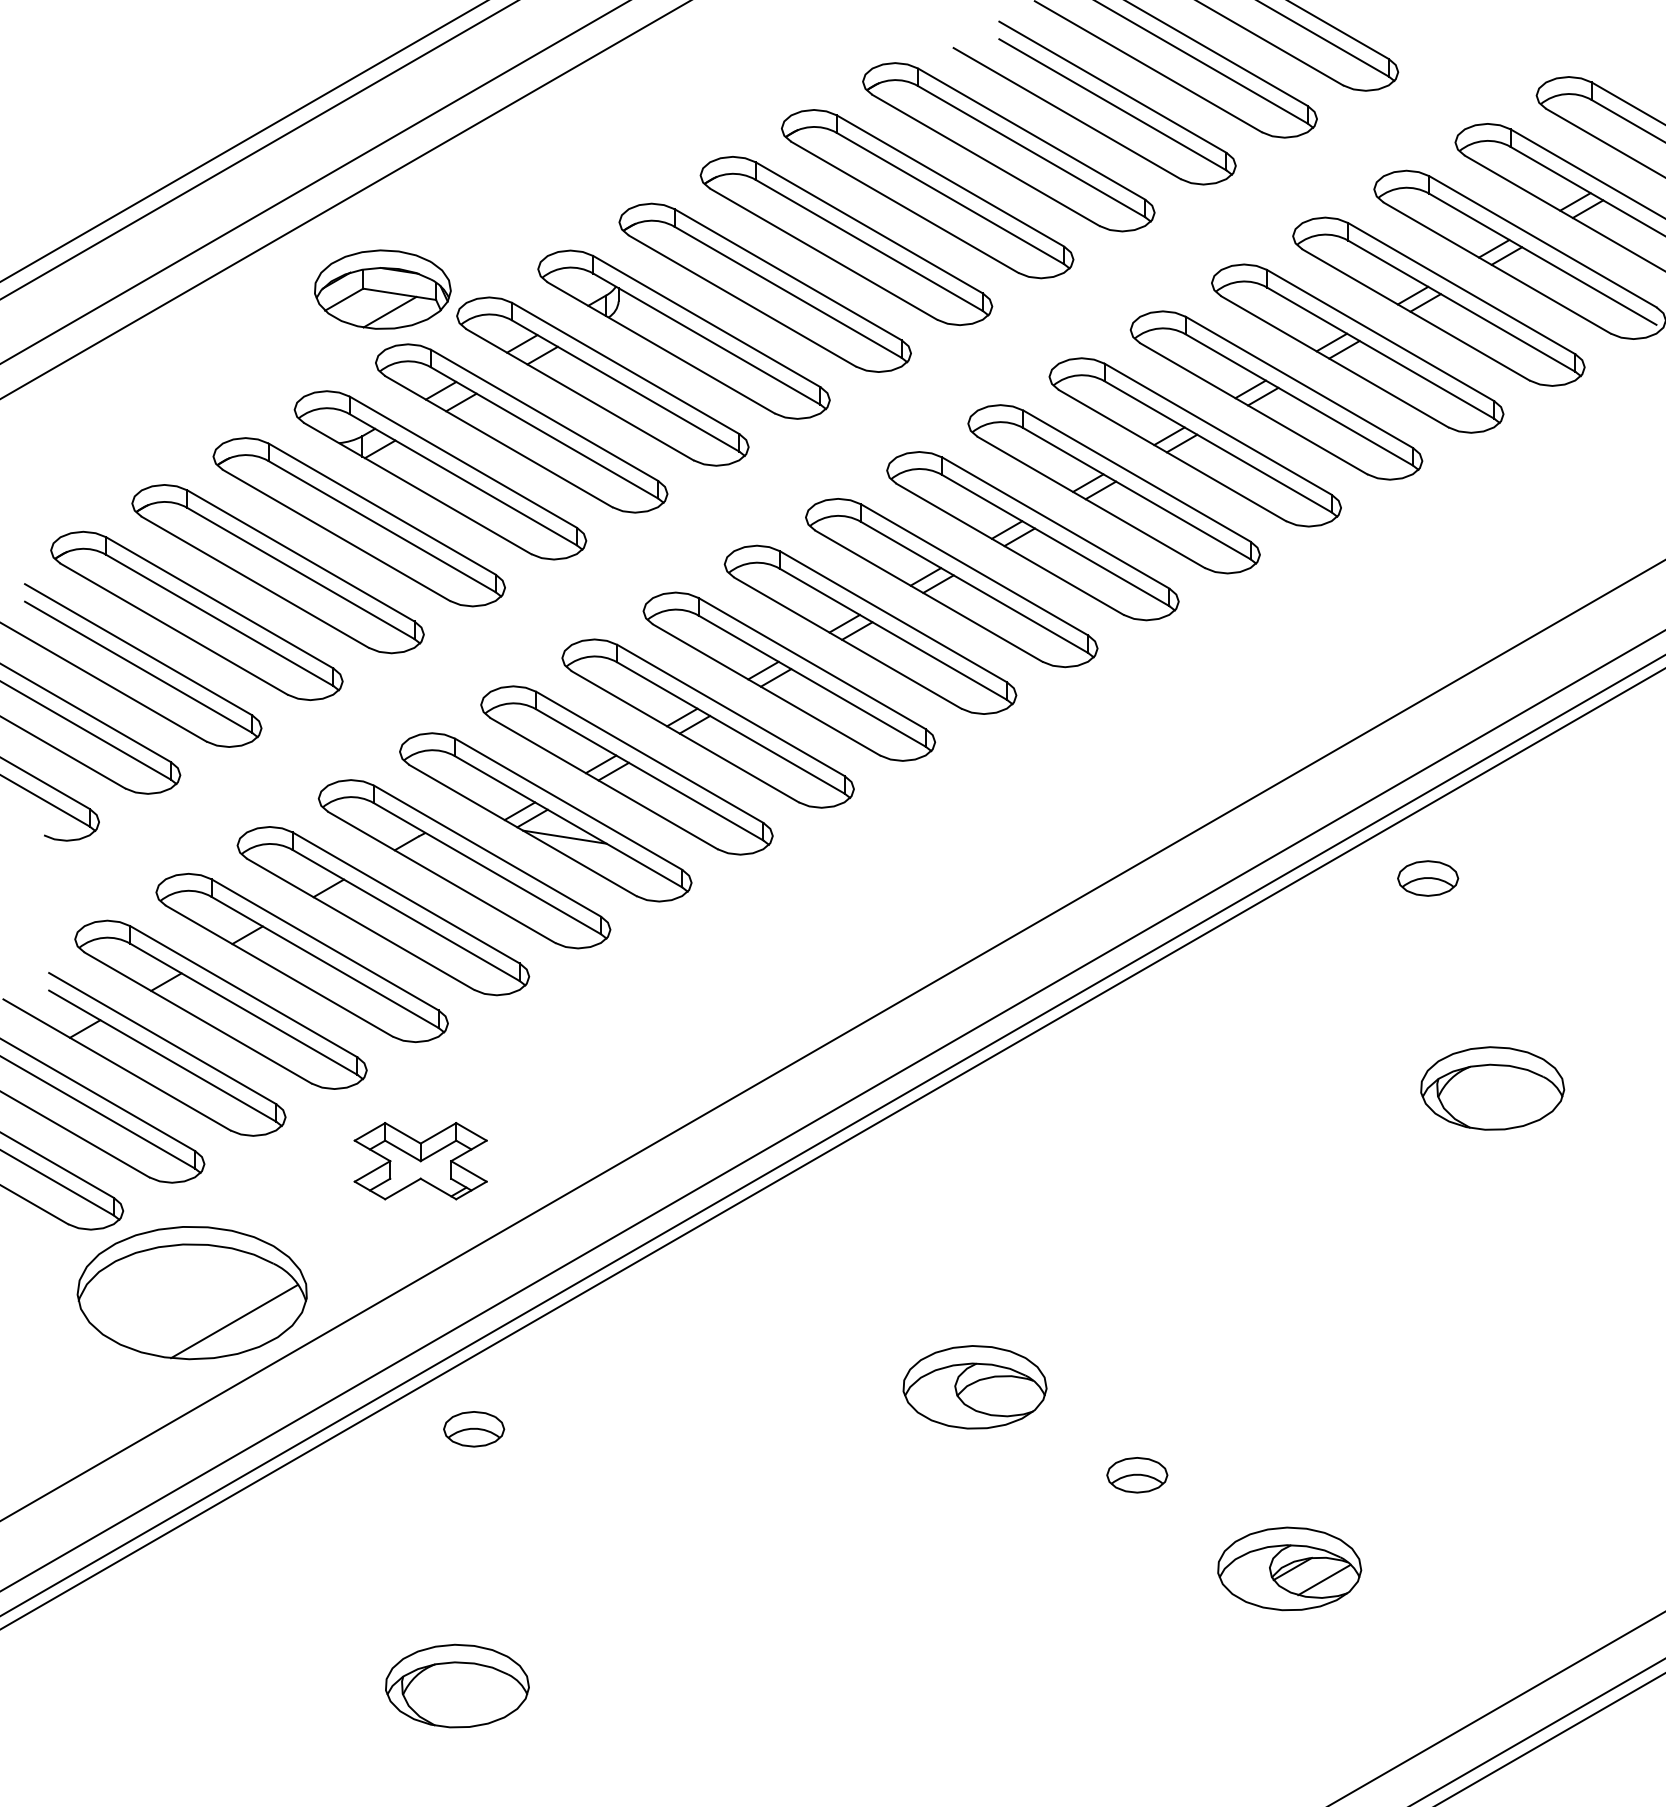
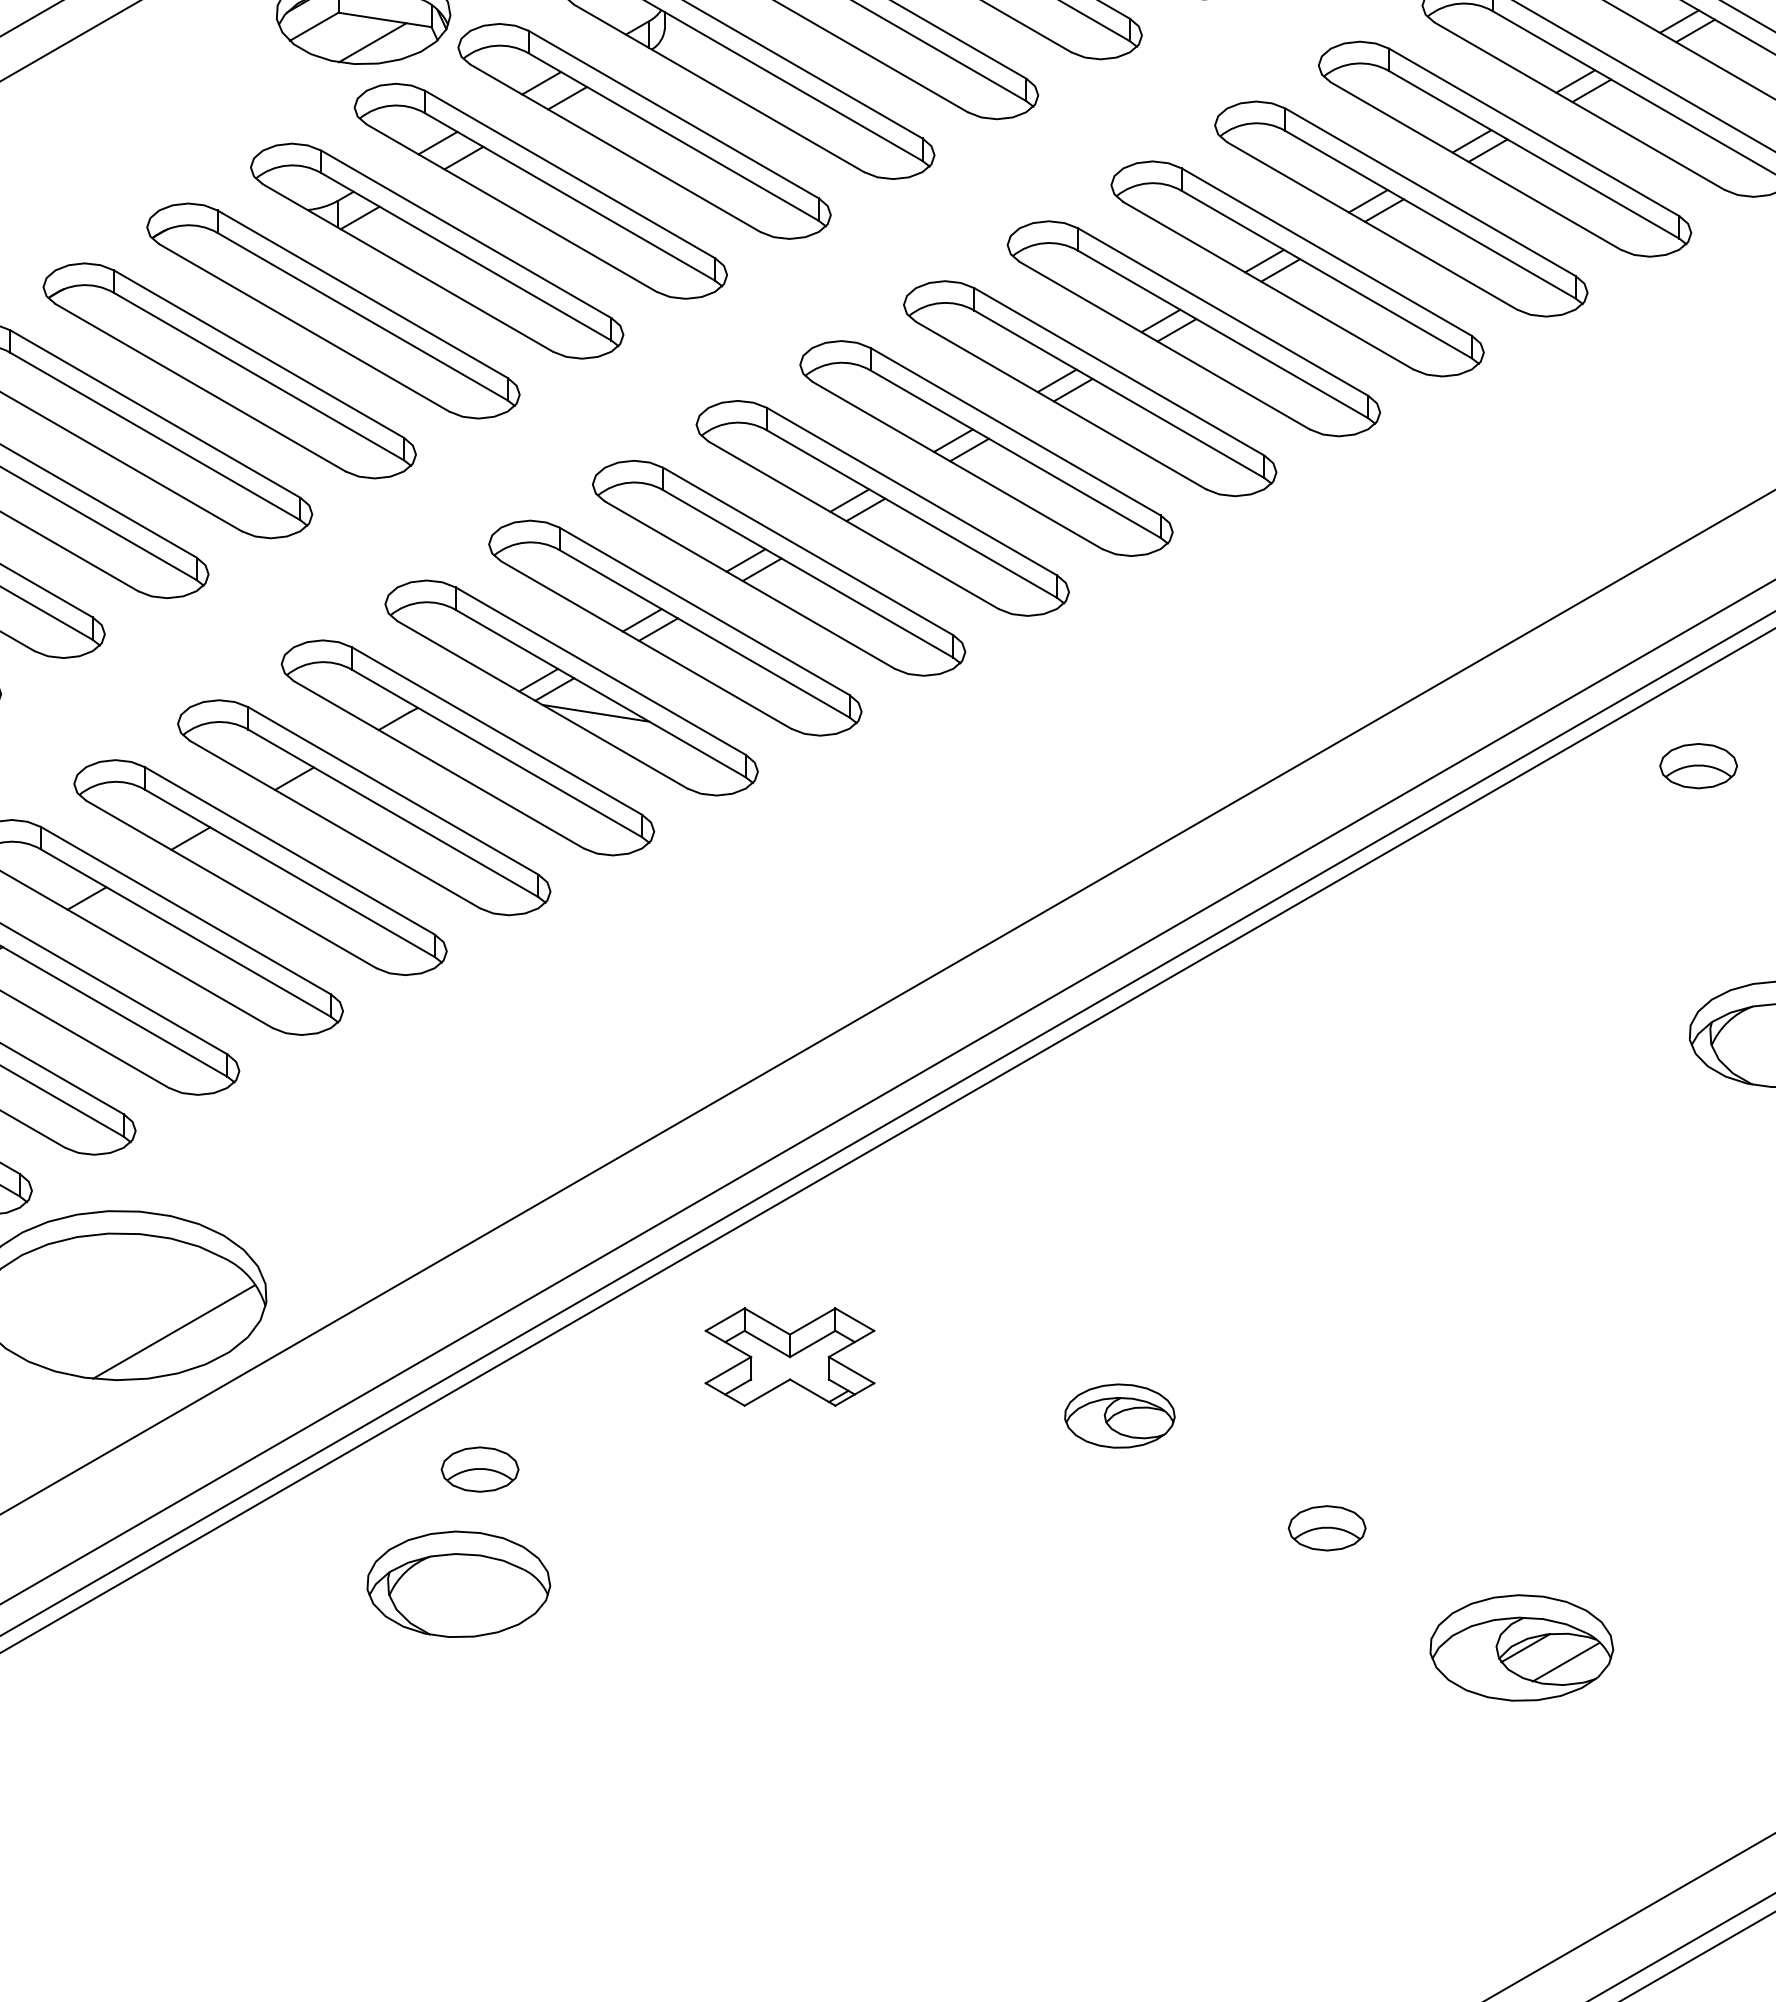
part: (420, 1161) -> (789, 1357), moved
part: (974, 1387) -> (1119, 1416), size x0.6
part: (457, 1685) -> (458, 1583), moved

